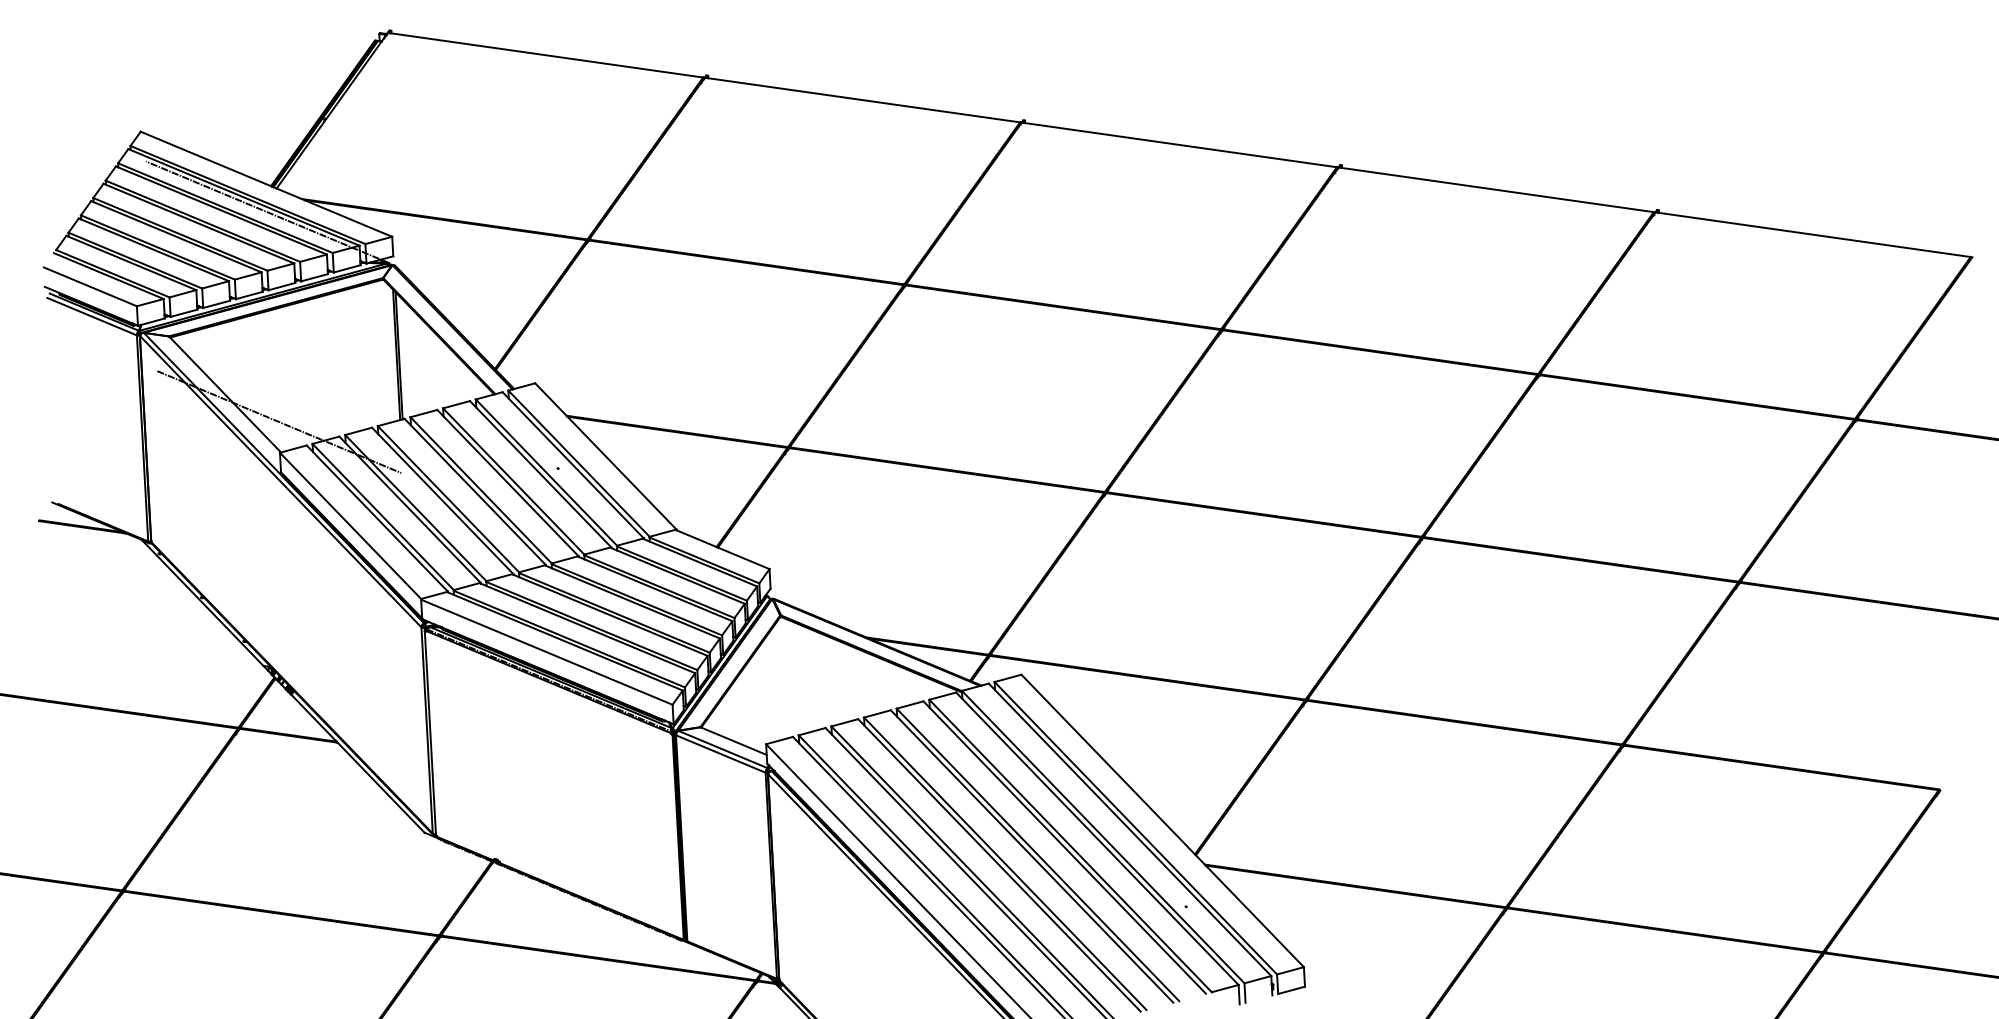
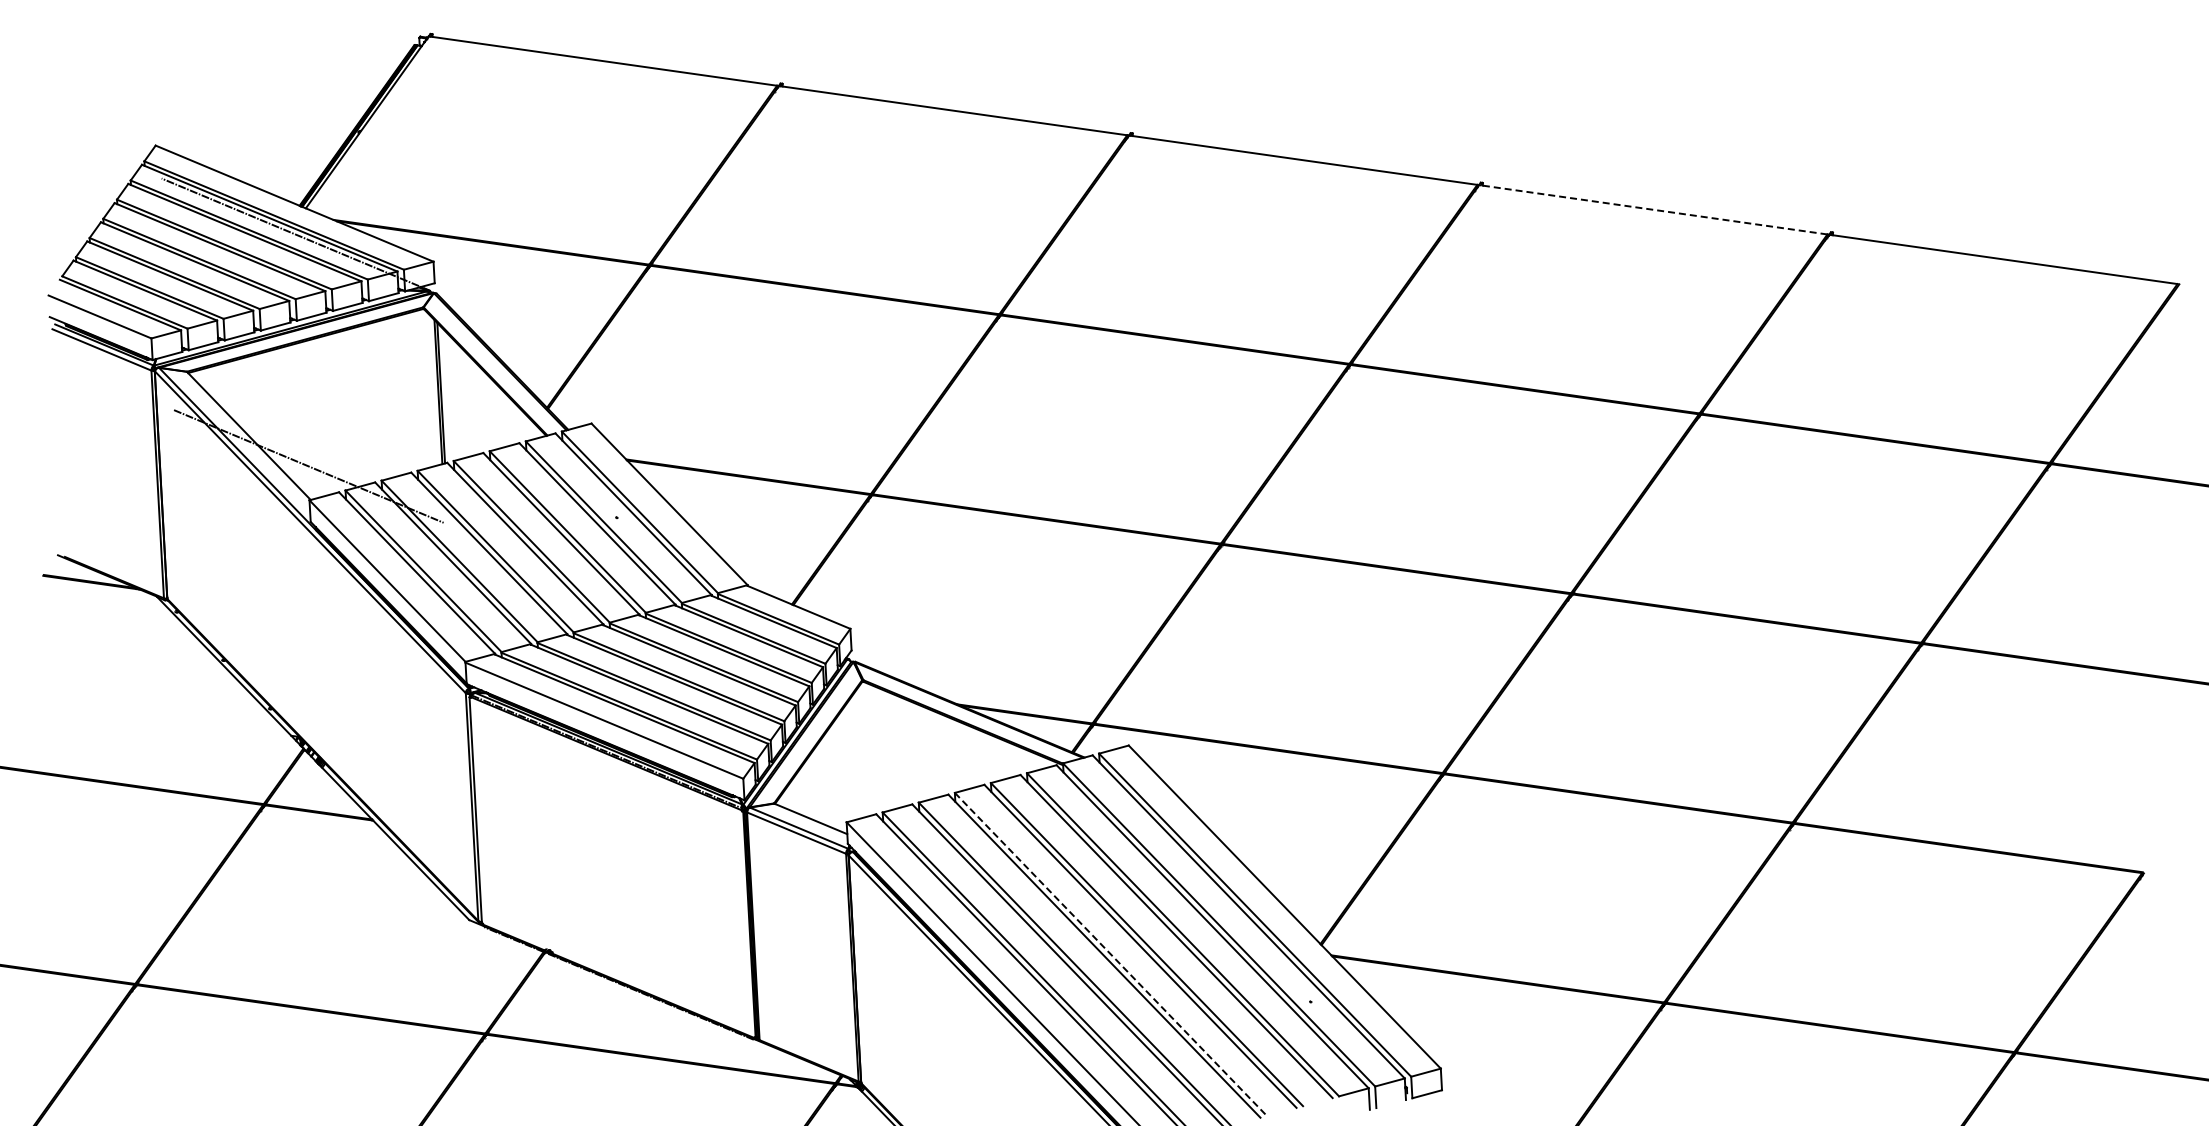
line: (1496, 189) -> (1653, 209), solid -> dashed
line: (1004, 863) -> (1110, 954), solid -> dashed

